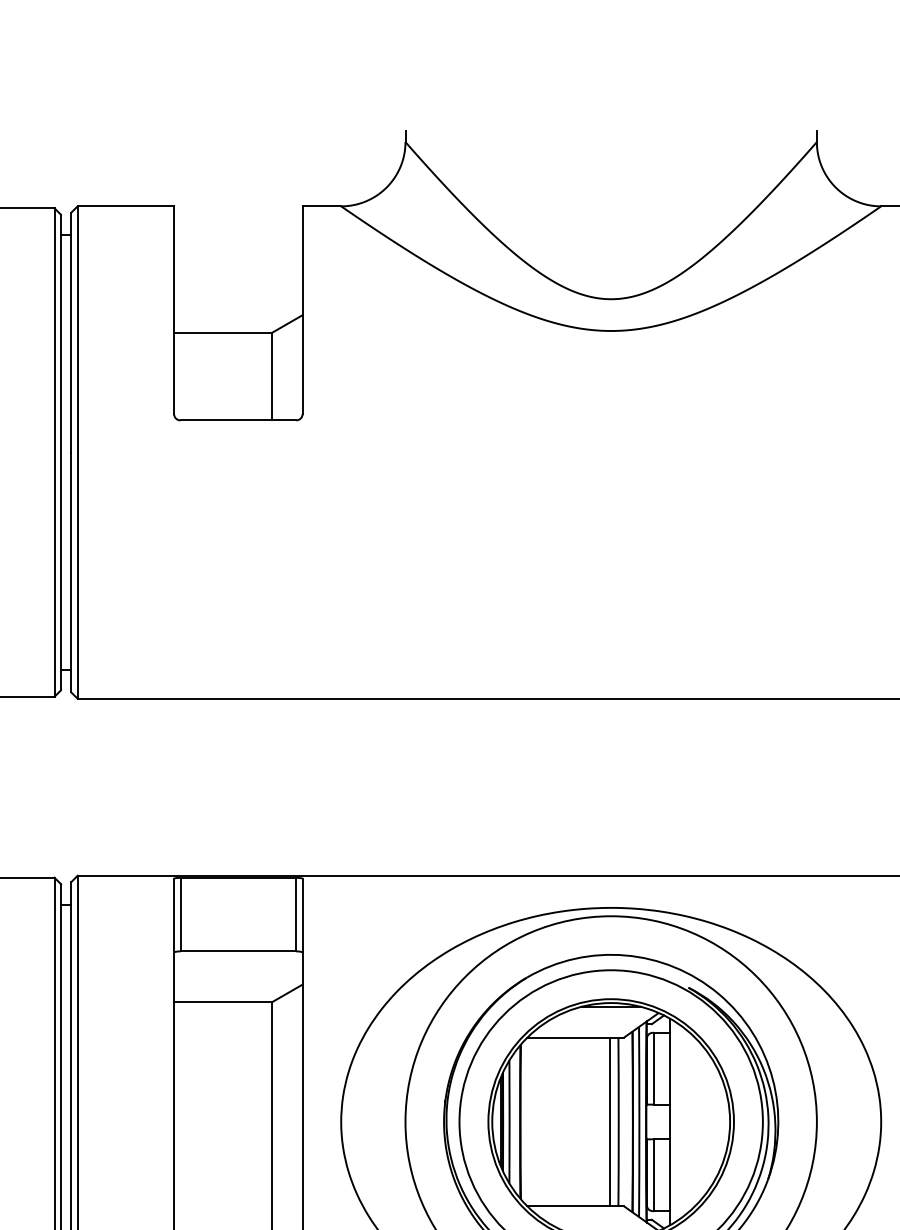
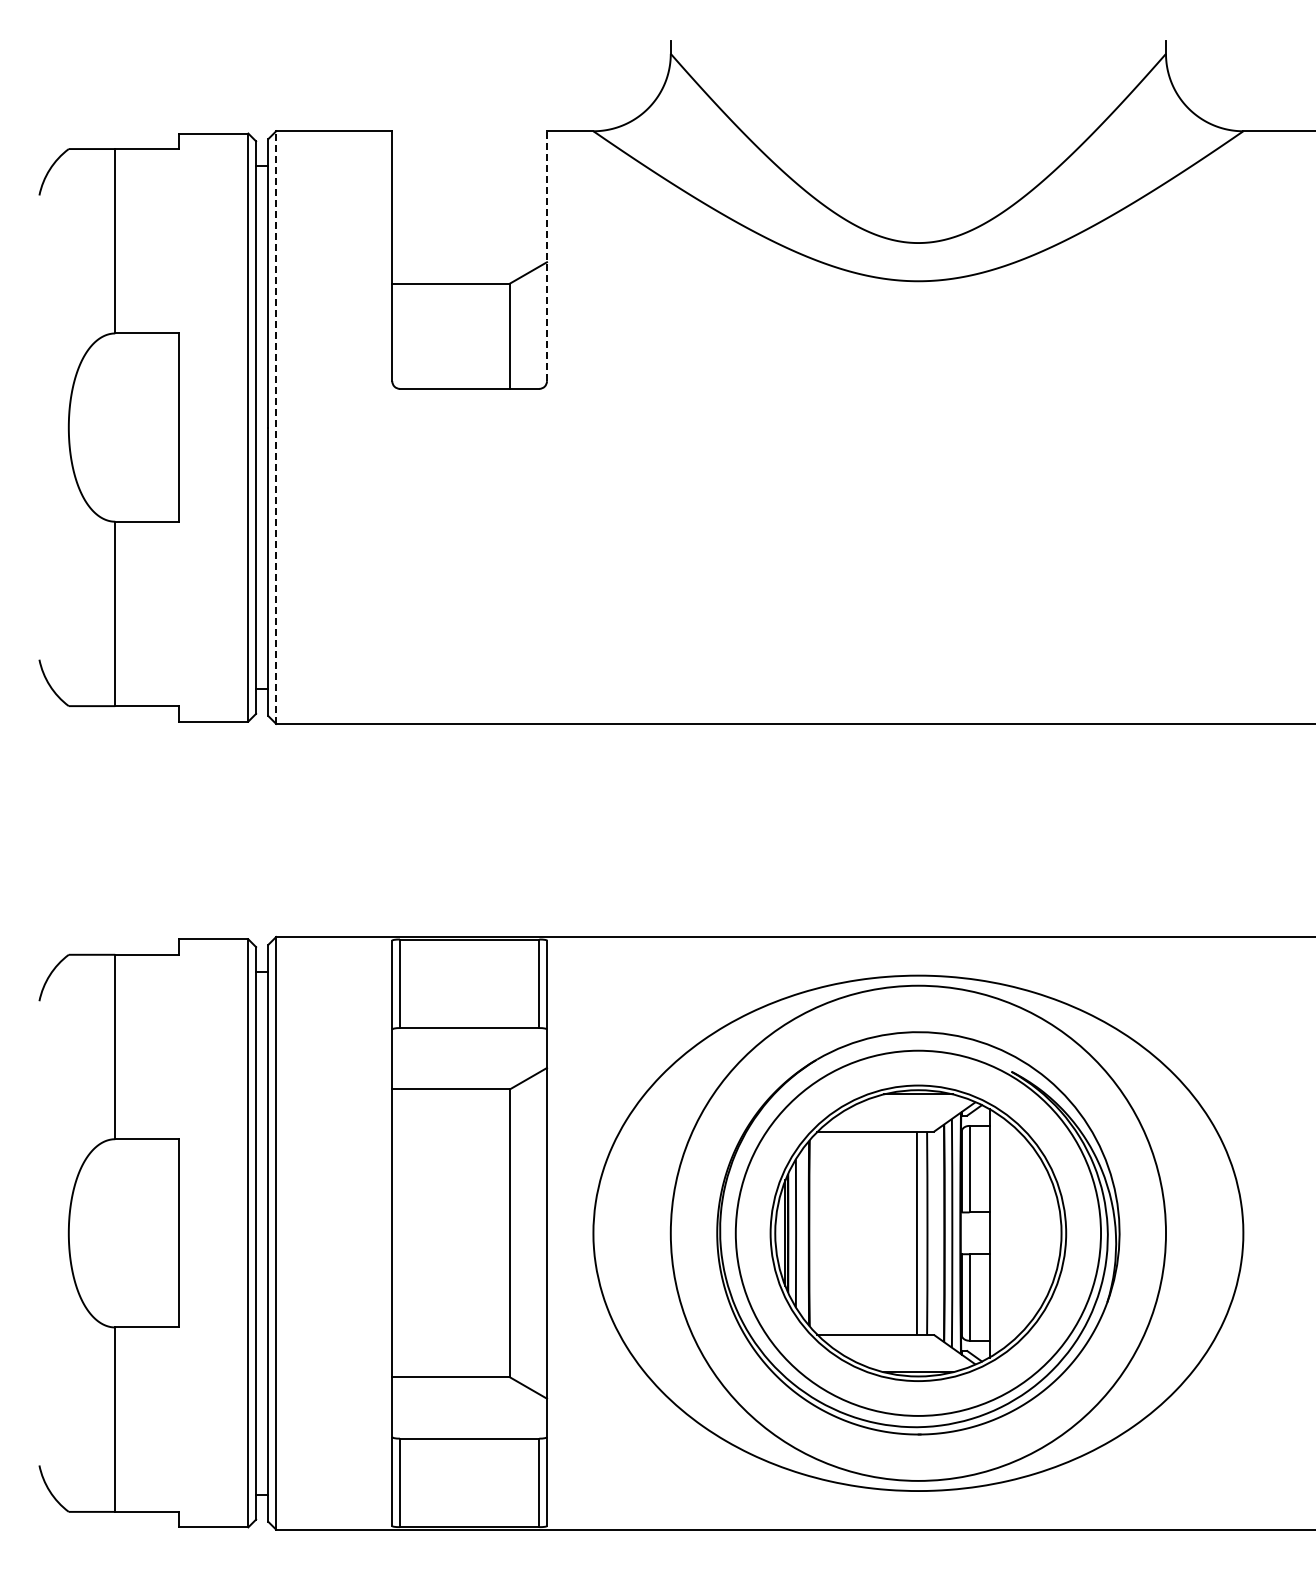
line: (303, 310) -> (547, 256), solid -> dashed
line: (77, 452) -> (276, 427), solid -> dashed

